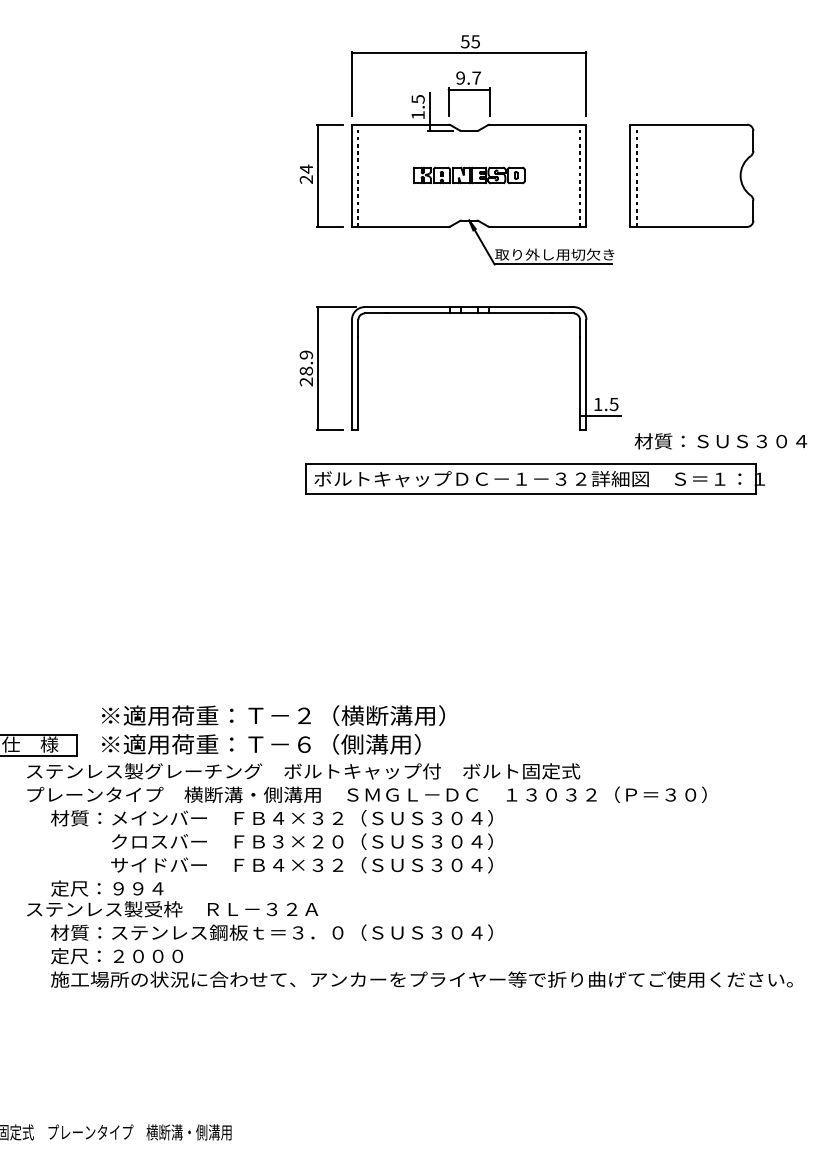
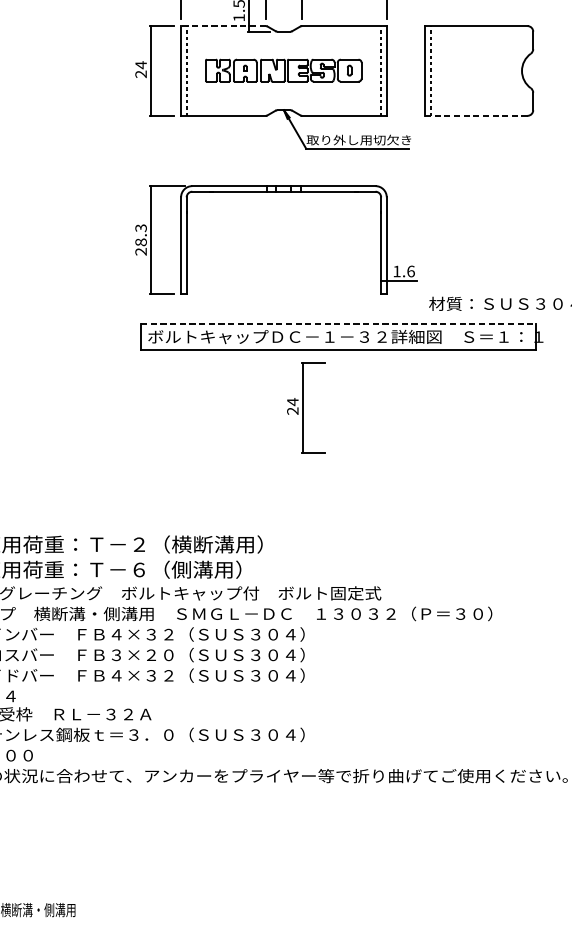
line: (399, 124) -> (222, 25), solid -> dashed
part: (469, 175) -> (284, 70), size x1.6
line: (688, 226) -> (476, 115), solid -> dashed
text: (306, 354) -> (141, 227), 28.9 -> 28.3
text: (613, 403) -> (410, 270), 1.5 -> 1.6
line: (531, 464) -> (338, 324), solid -> dashed
part: (494, 559) -> (306, 407), added

